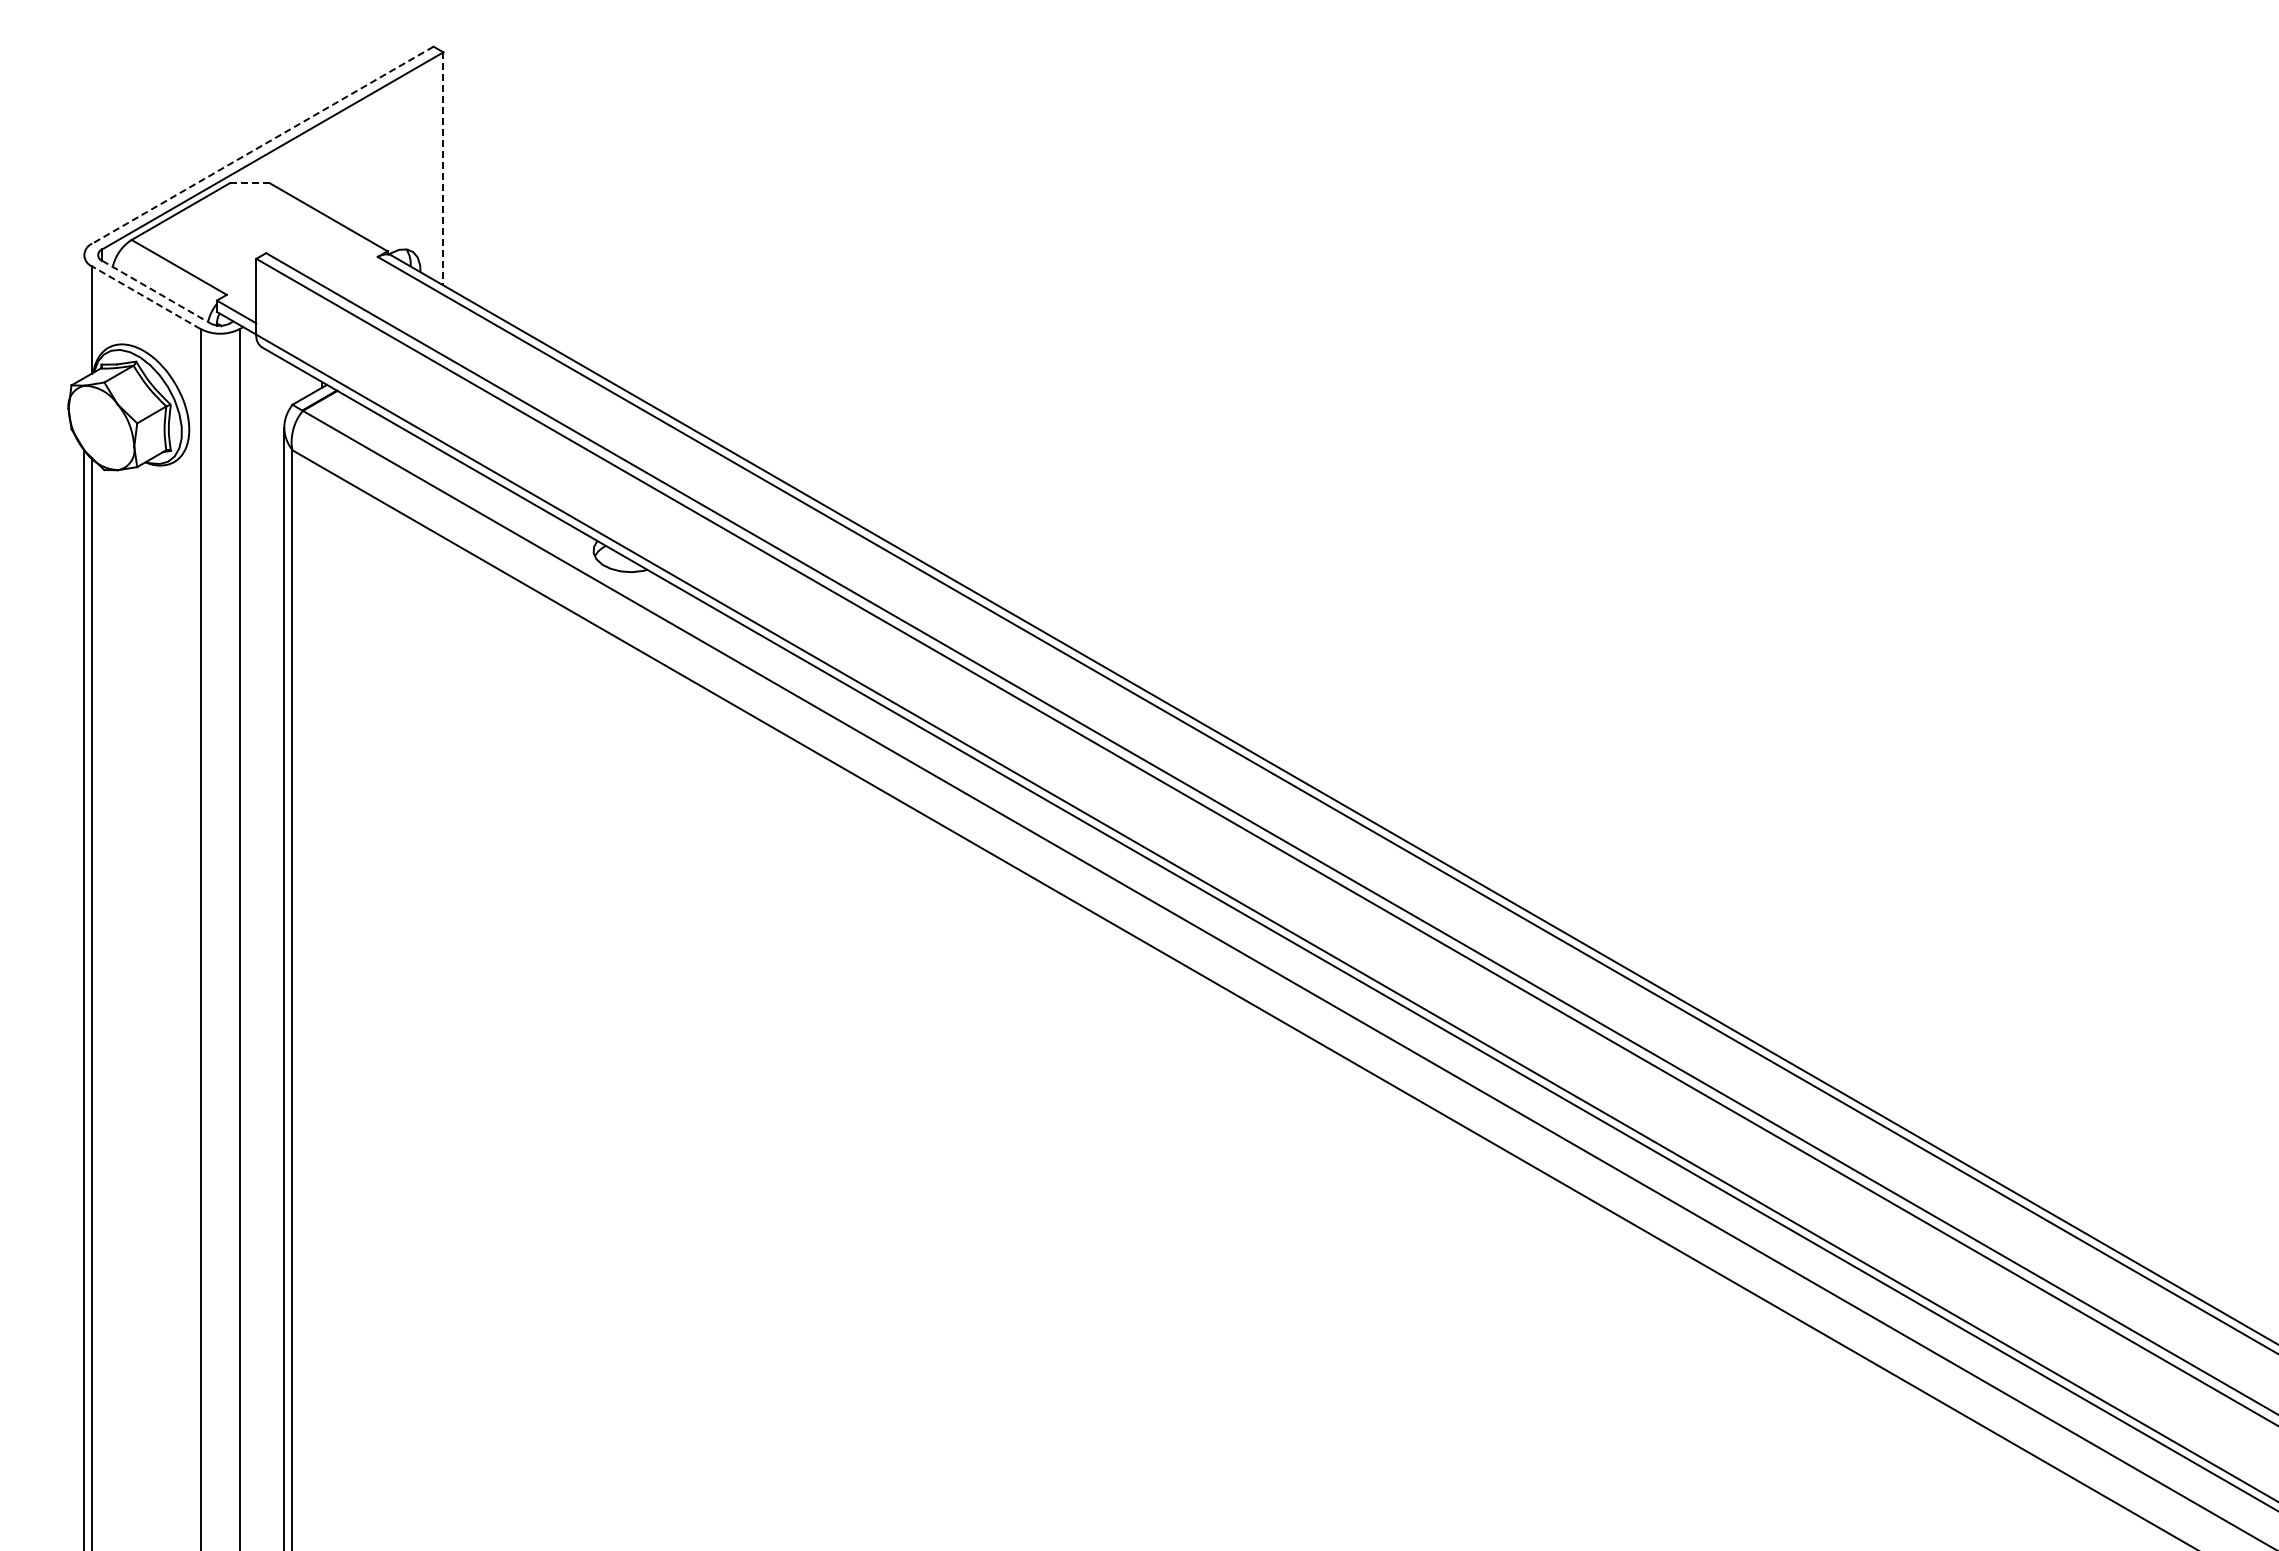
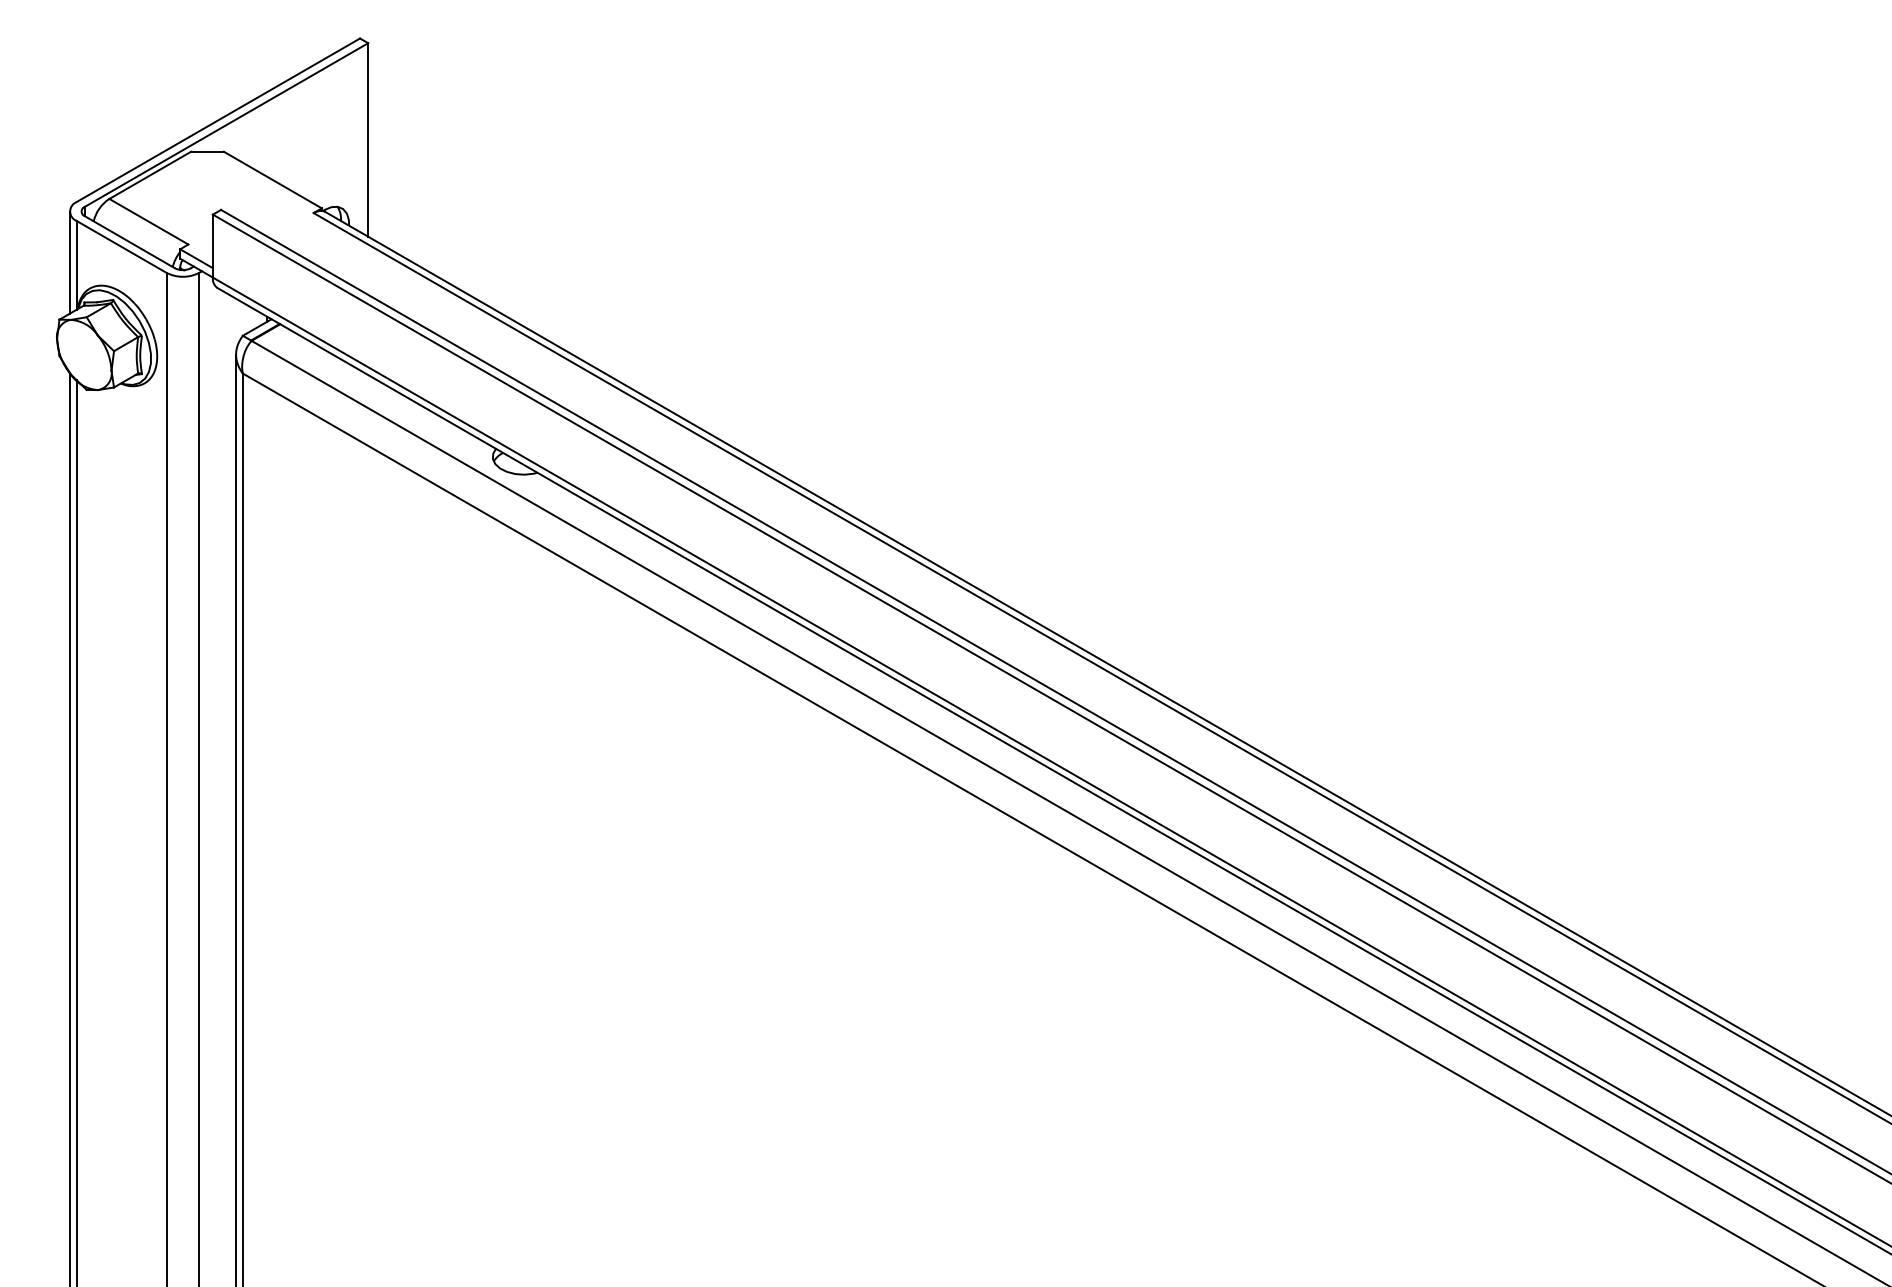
line: (262, 145) -> (218, 120), dashed -> solid
line: (443, 168) -> (368, 139), dashed -> solid
line: (249, 183) -> (207, 152), dashed -> solid
line: (156, 292) -> (130, 242), dashed -> solid
line: (146, 297) -> (121, 246), dashed -> solid
line: (84, 316) -> (70, 262), added

